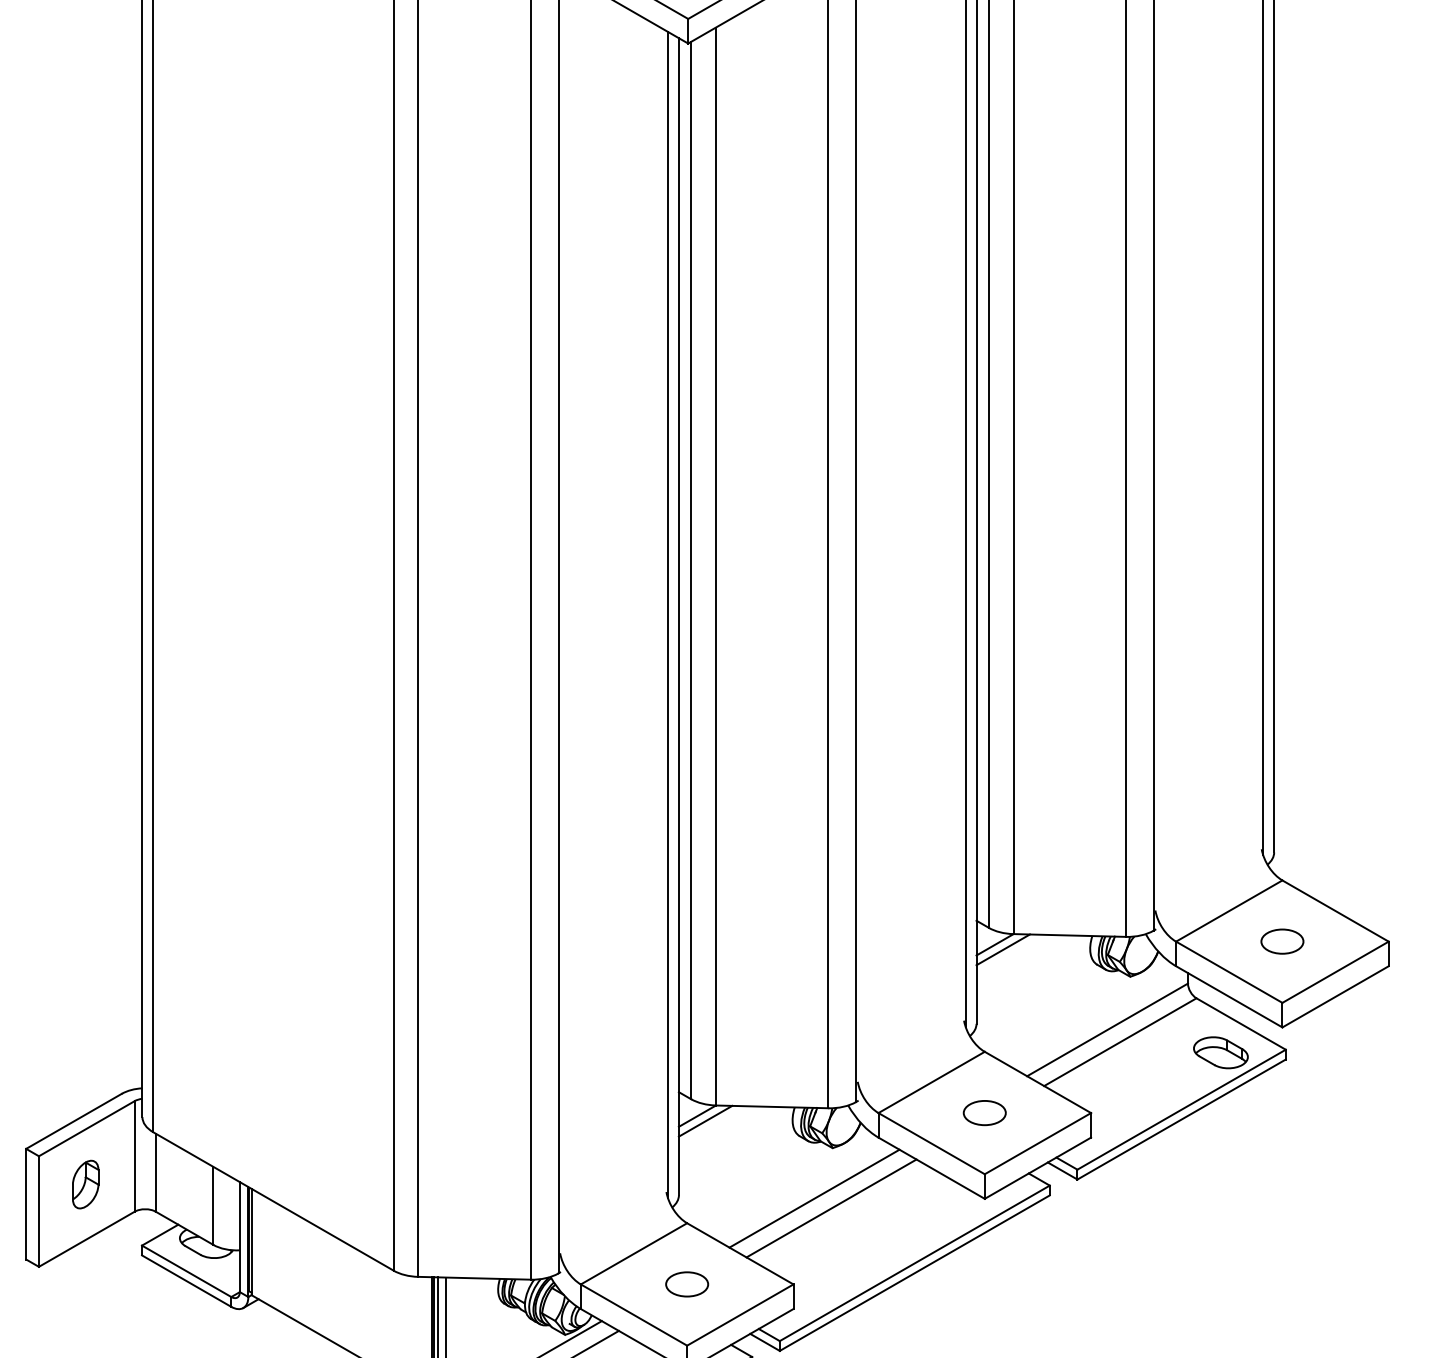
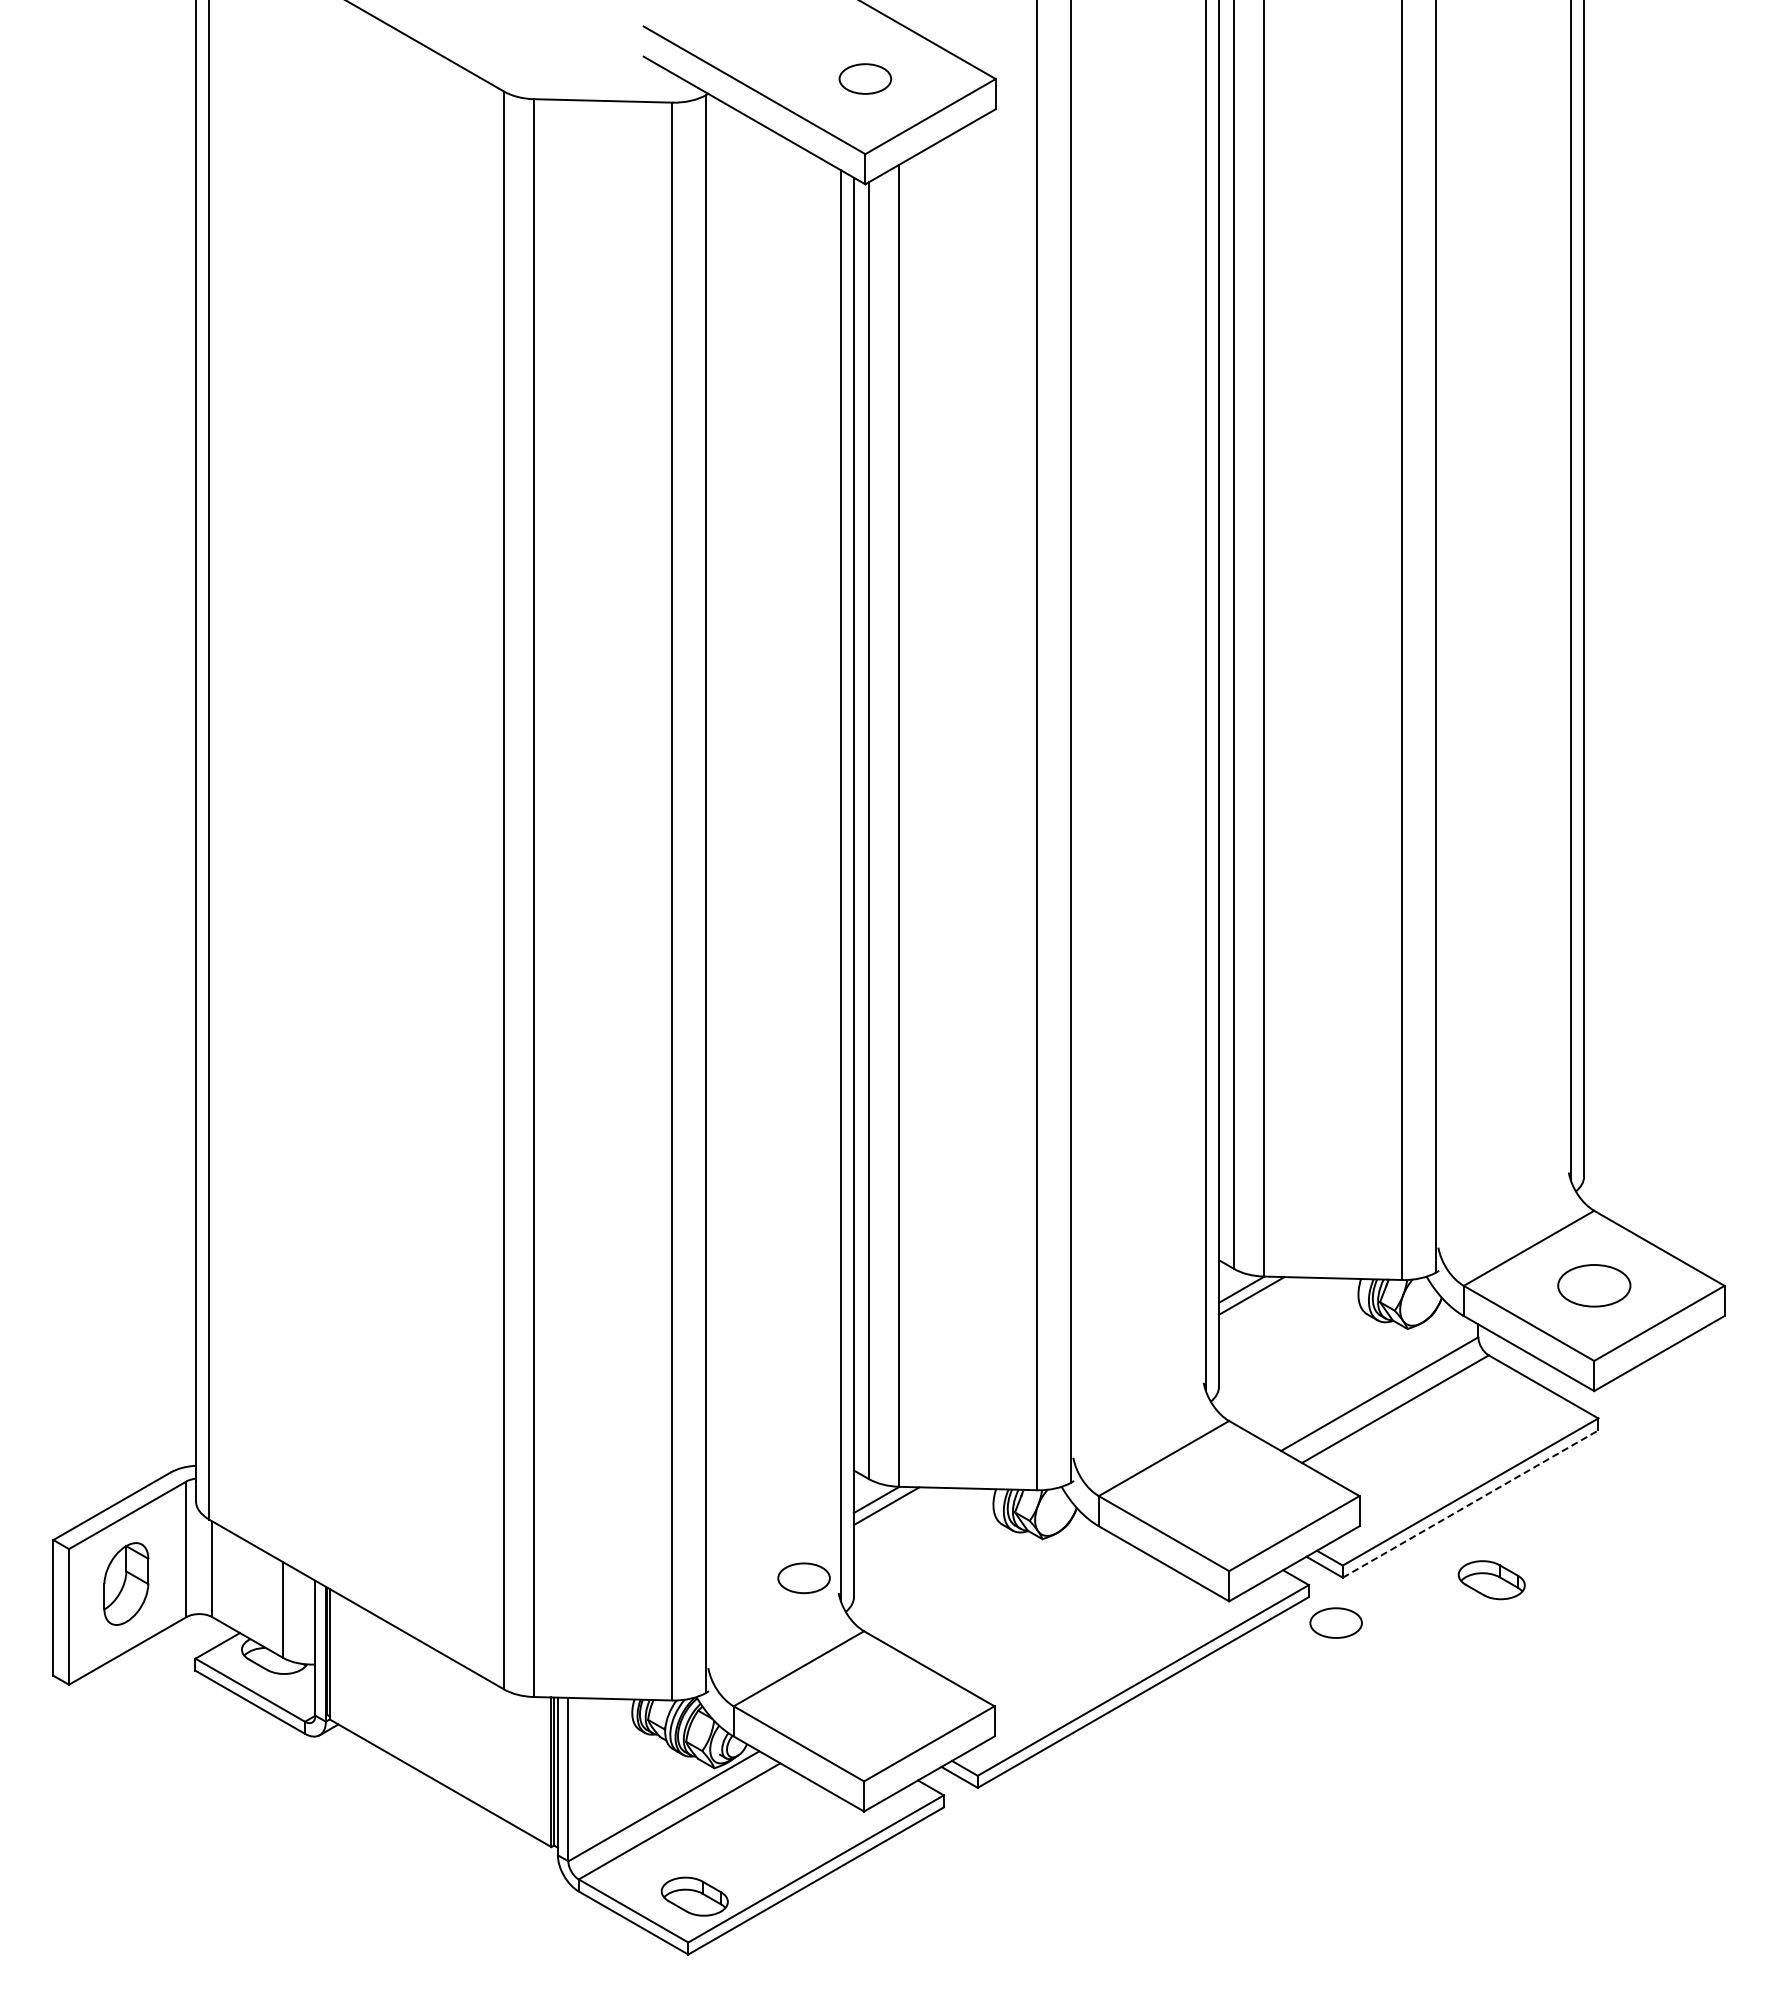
part: (1281, 941) -> (1593, 1285), size x1.4
part: (1220, 1053) -> (1491, 1580), moved
part: (984, 1112) -> (1335, 1622), moved
line: (1182, 1119) -> (1471, 1503), solid -> dashed
part: (85, 1184) -> (126, 1583), size x1.4
line: (814, 1198) -> (1020, 1601), removed
line: (830, 1208) -> (1040, 1613), removed
part: (686, 1284) -> (803, 1578), moved

